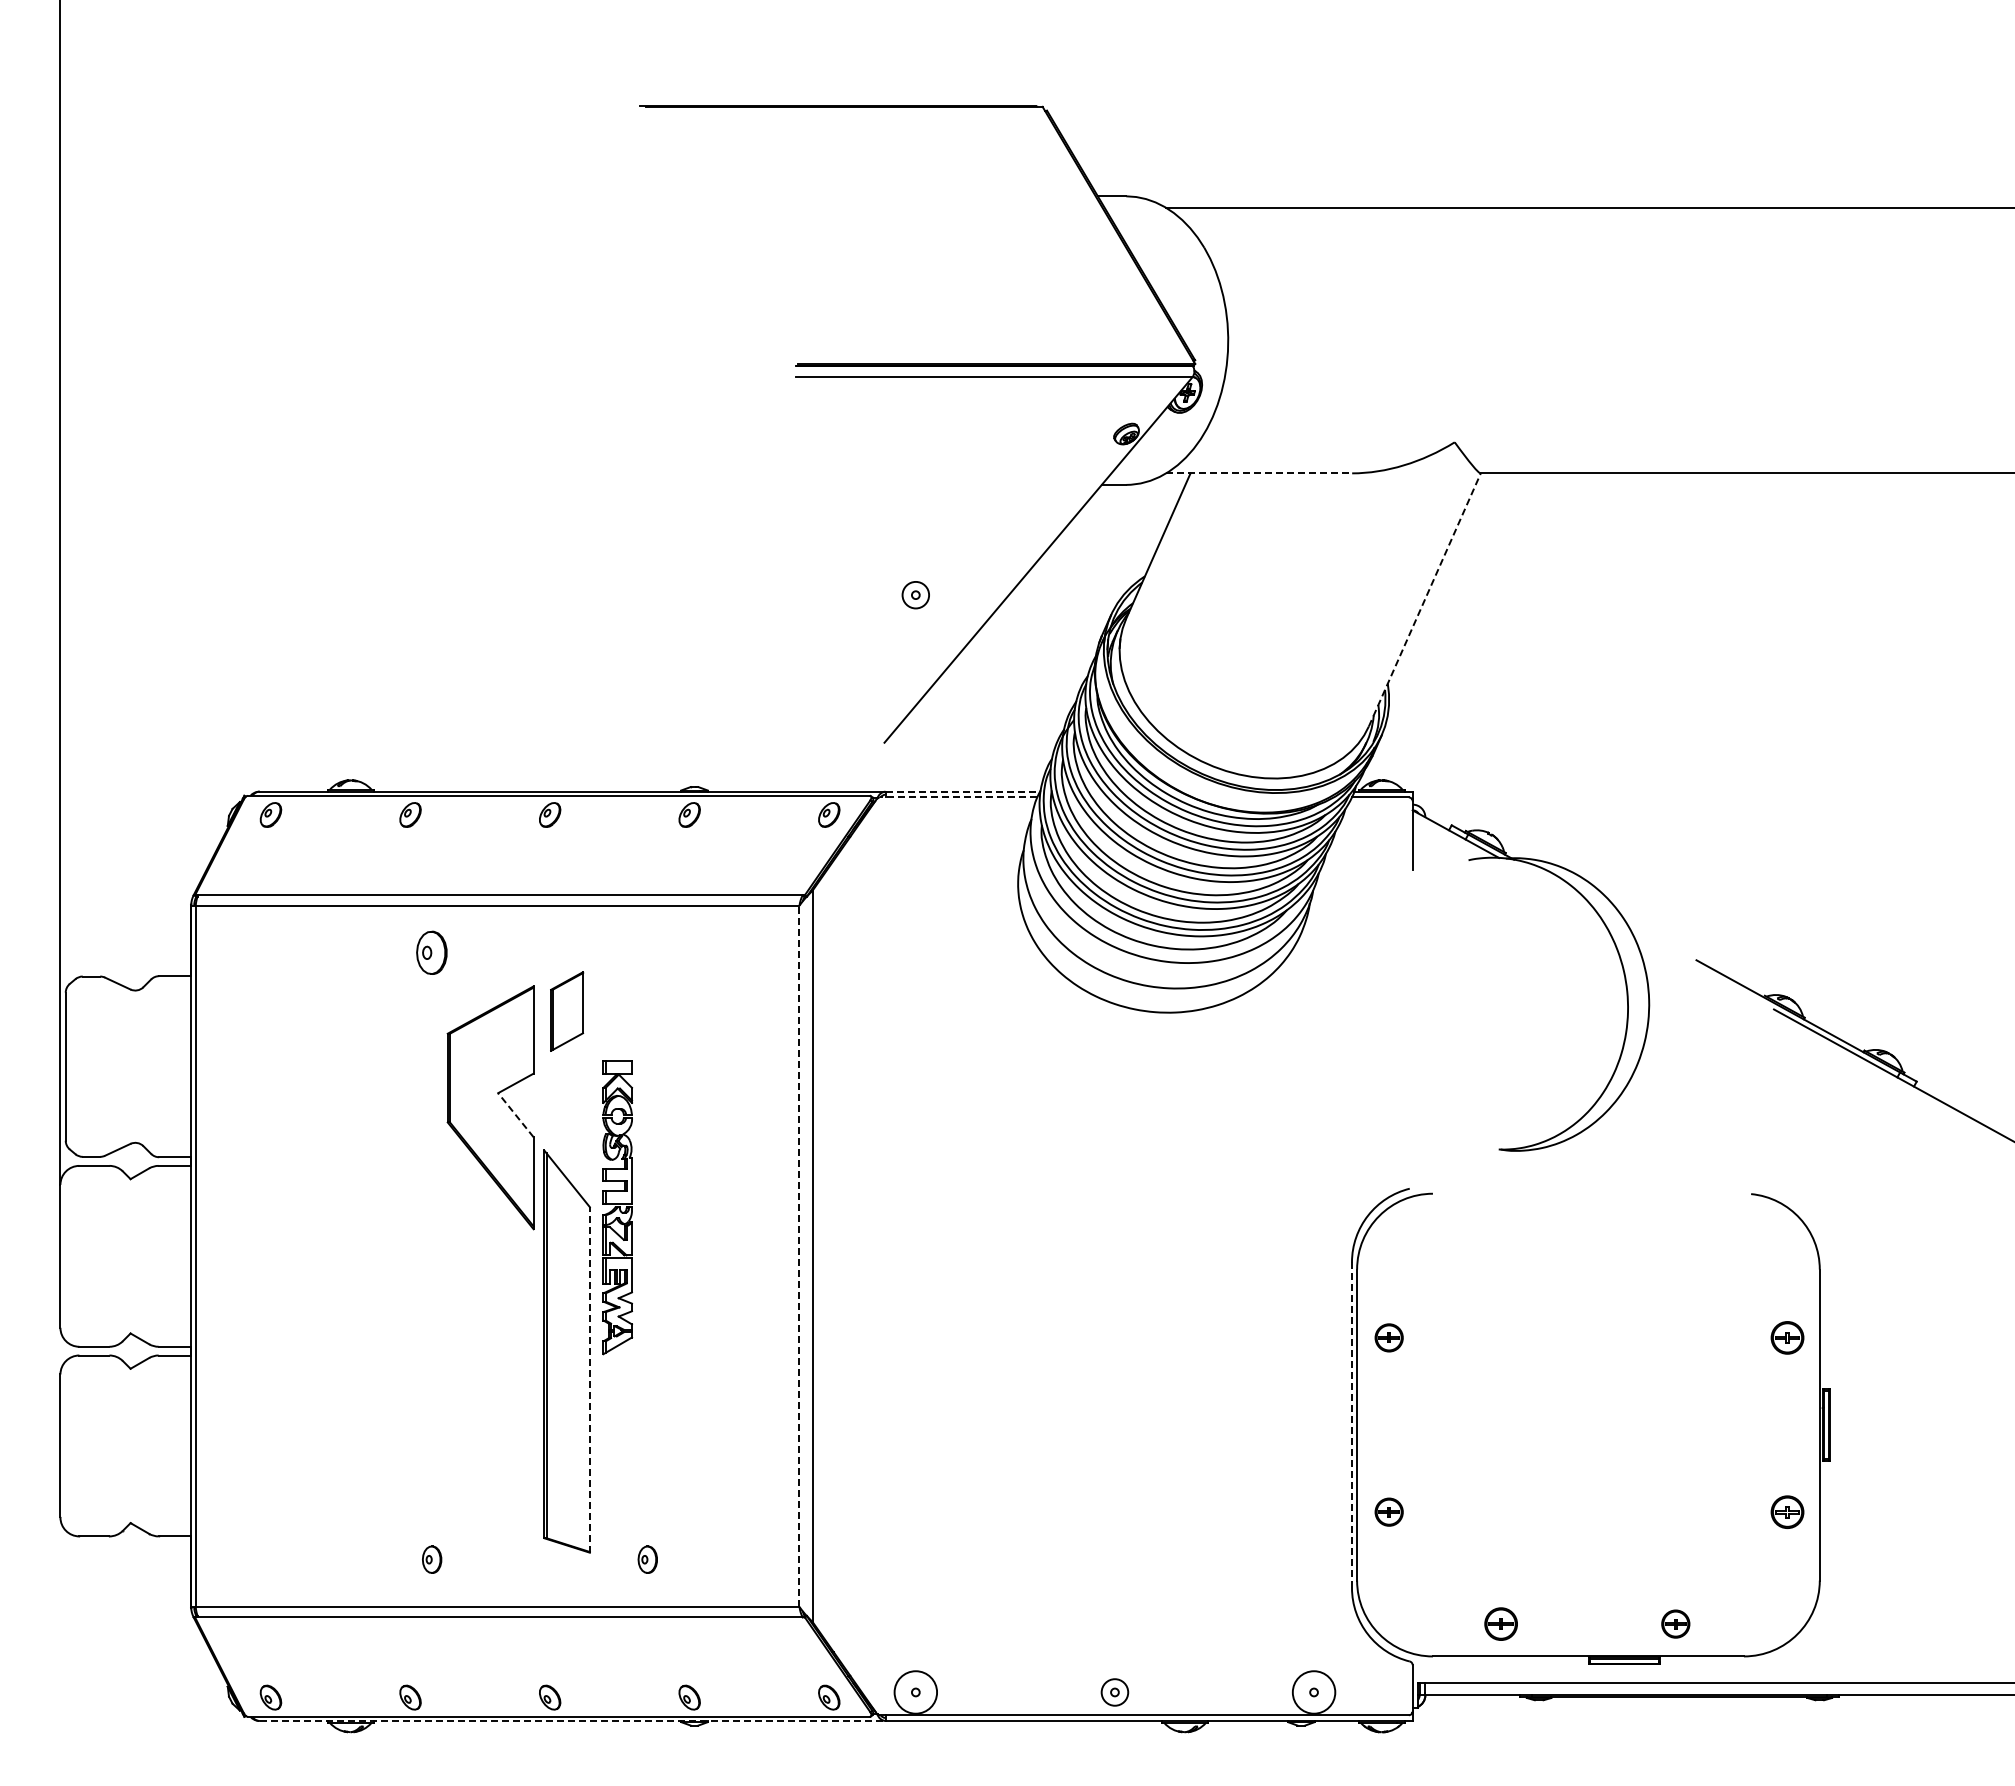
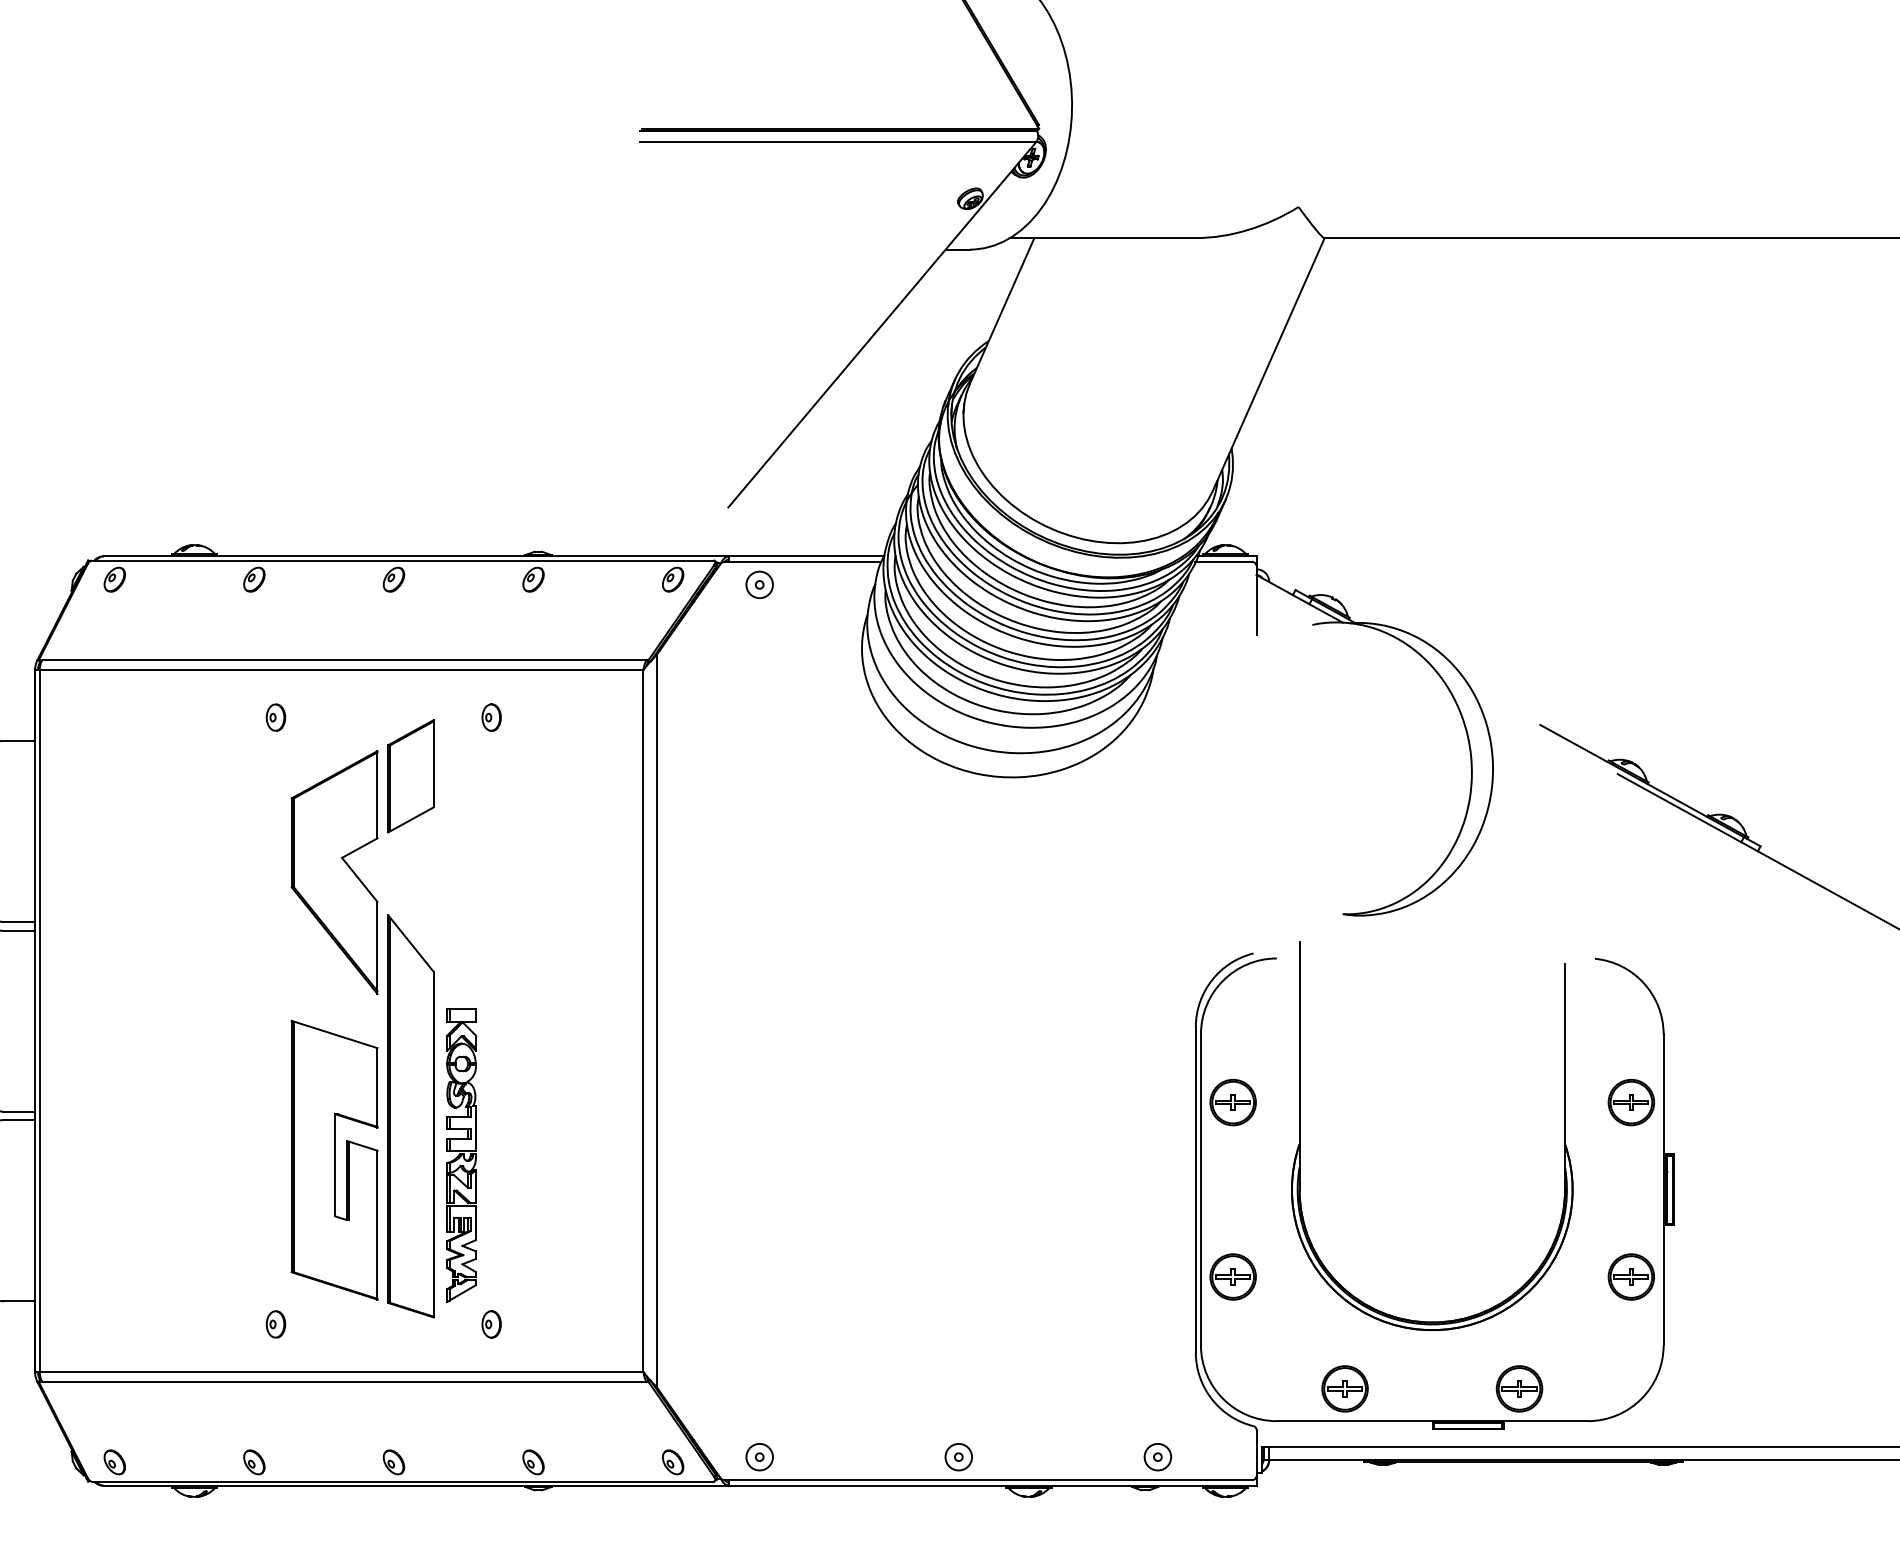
line: (1259, 473) -> (1103, 238), dashed -> solid
part: (915, 595) -> (759, 585), moved
line: (1425, 599) -> (1269, 364), dashed -> solid
line: (963, 791) -> (807, 556), dashed -> solid
line: (958, 797) -> (802, 562), dashed -> solid
part: (432, 952) -> (276, 717), size x0.62
part: (647, 952) -> (491, 717), added
part: (566, 1011) -> (410, 776), size x1.43
line: (515, 1114) -> (359, 879), dashed -> solid
part: (617, 1207) -> (461, 1155), moved
line: (799, 1256) -> (643, 1021), dashed -> solid
part: (1388, 1337) -> (1232, 1102), size x1.67
part: (1787, 1337) -> (1631, 1102), size x1.43
part: (1456, 1371) -> (1300, 1136), added
line: (589, 1379) -> (433, 1144), dashed -> solid
part: (490, 1395) -> (334, 1160), added
line: (1351, 1425) -> (1195, 1190), dashed -> solid
part: (1388, 1511) -> (1232, 1276), size x1.67
part: (1787, 1511) -> (1631, 1276), size x1.43
part: (1500, 1623) -> (1344, 1388), size x1.43
part: (1675, 1623) -> (1519, 1388), size x1.67
circle: (915, 1692) -> (759, 1457), size x0.62
circle: (1313, 1692) -> (1157, 1457), size x0.62
line: (572, 1721) -> (416, 1486), dashed -> solid

